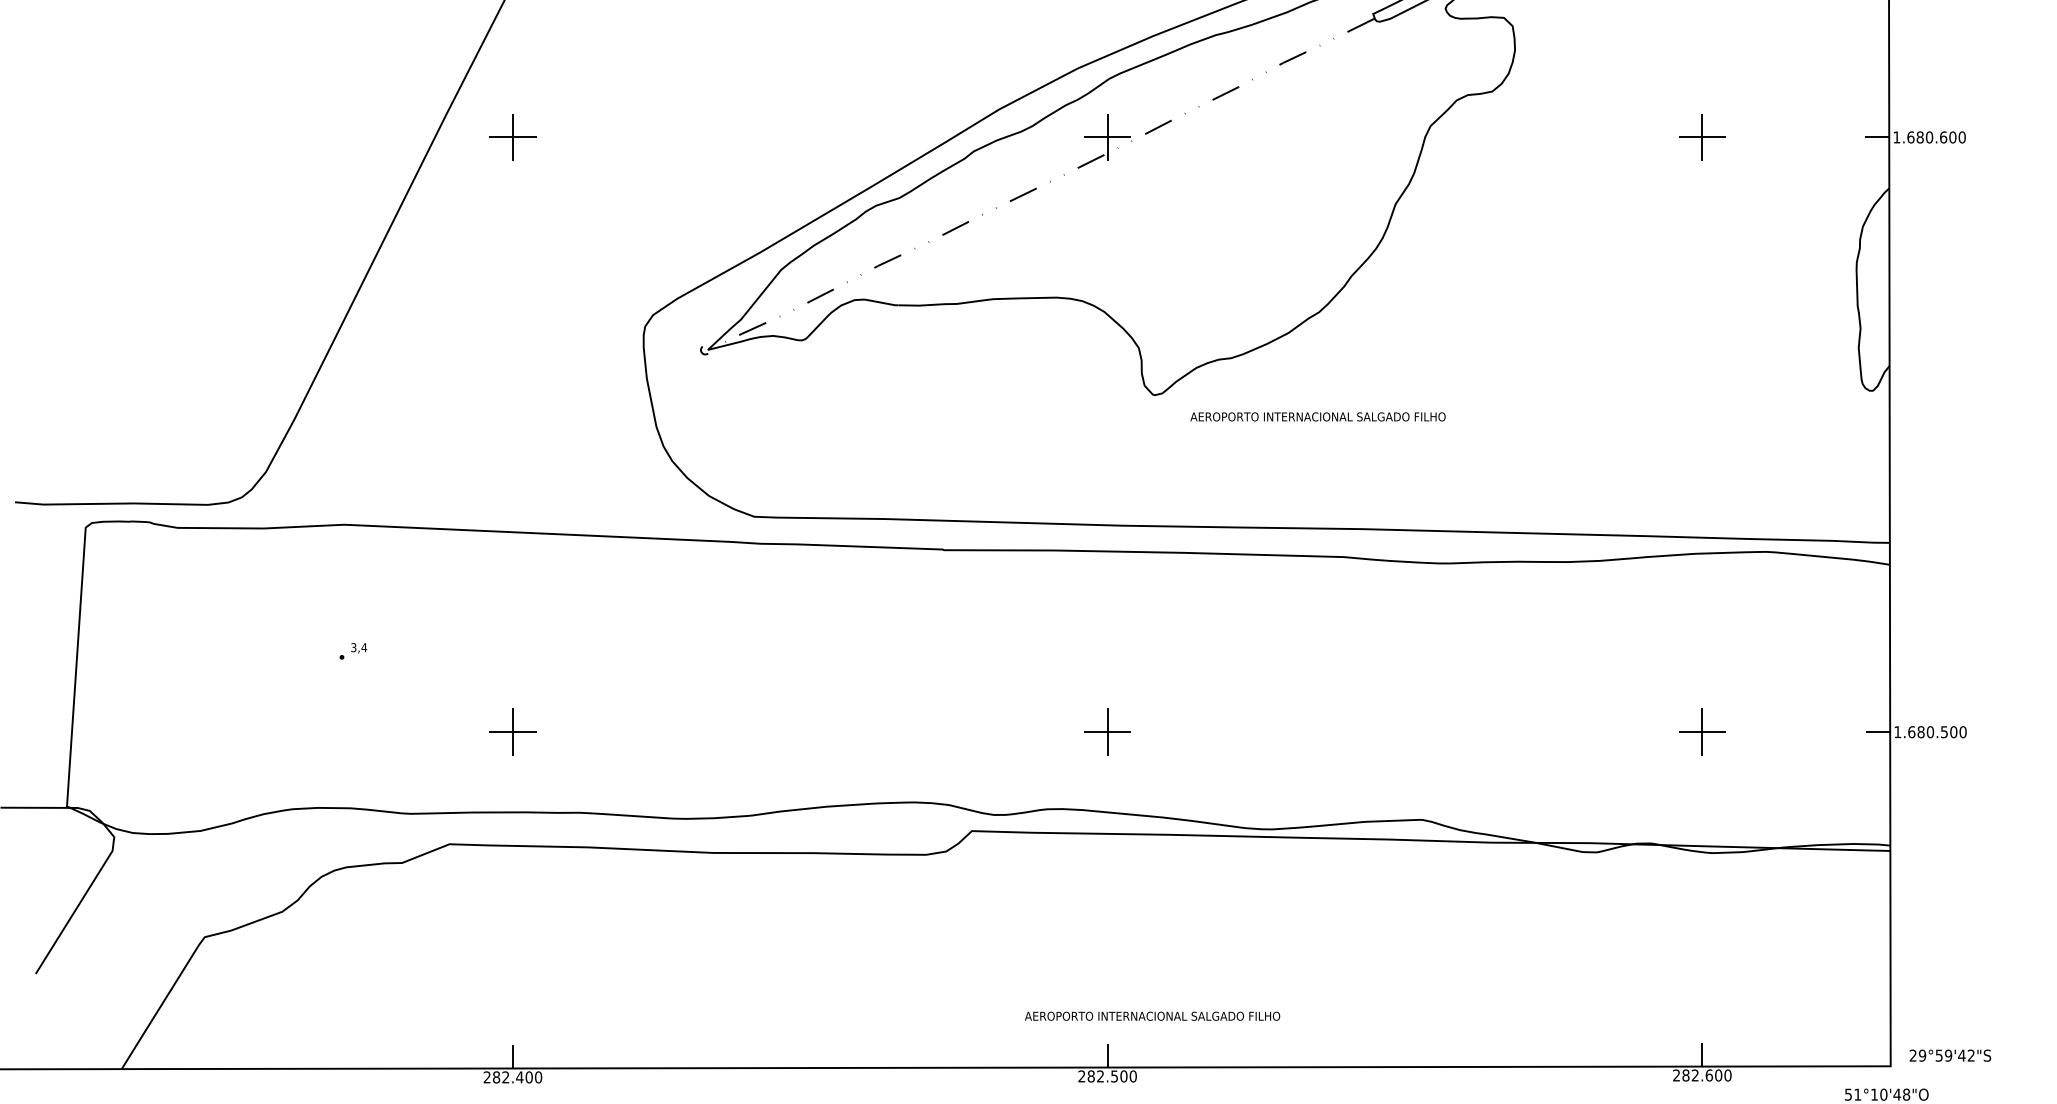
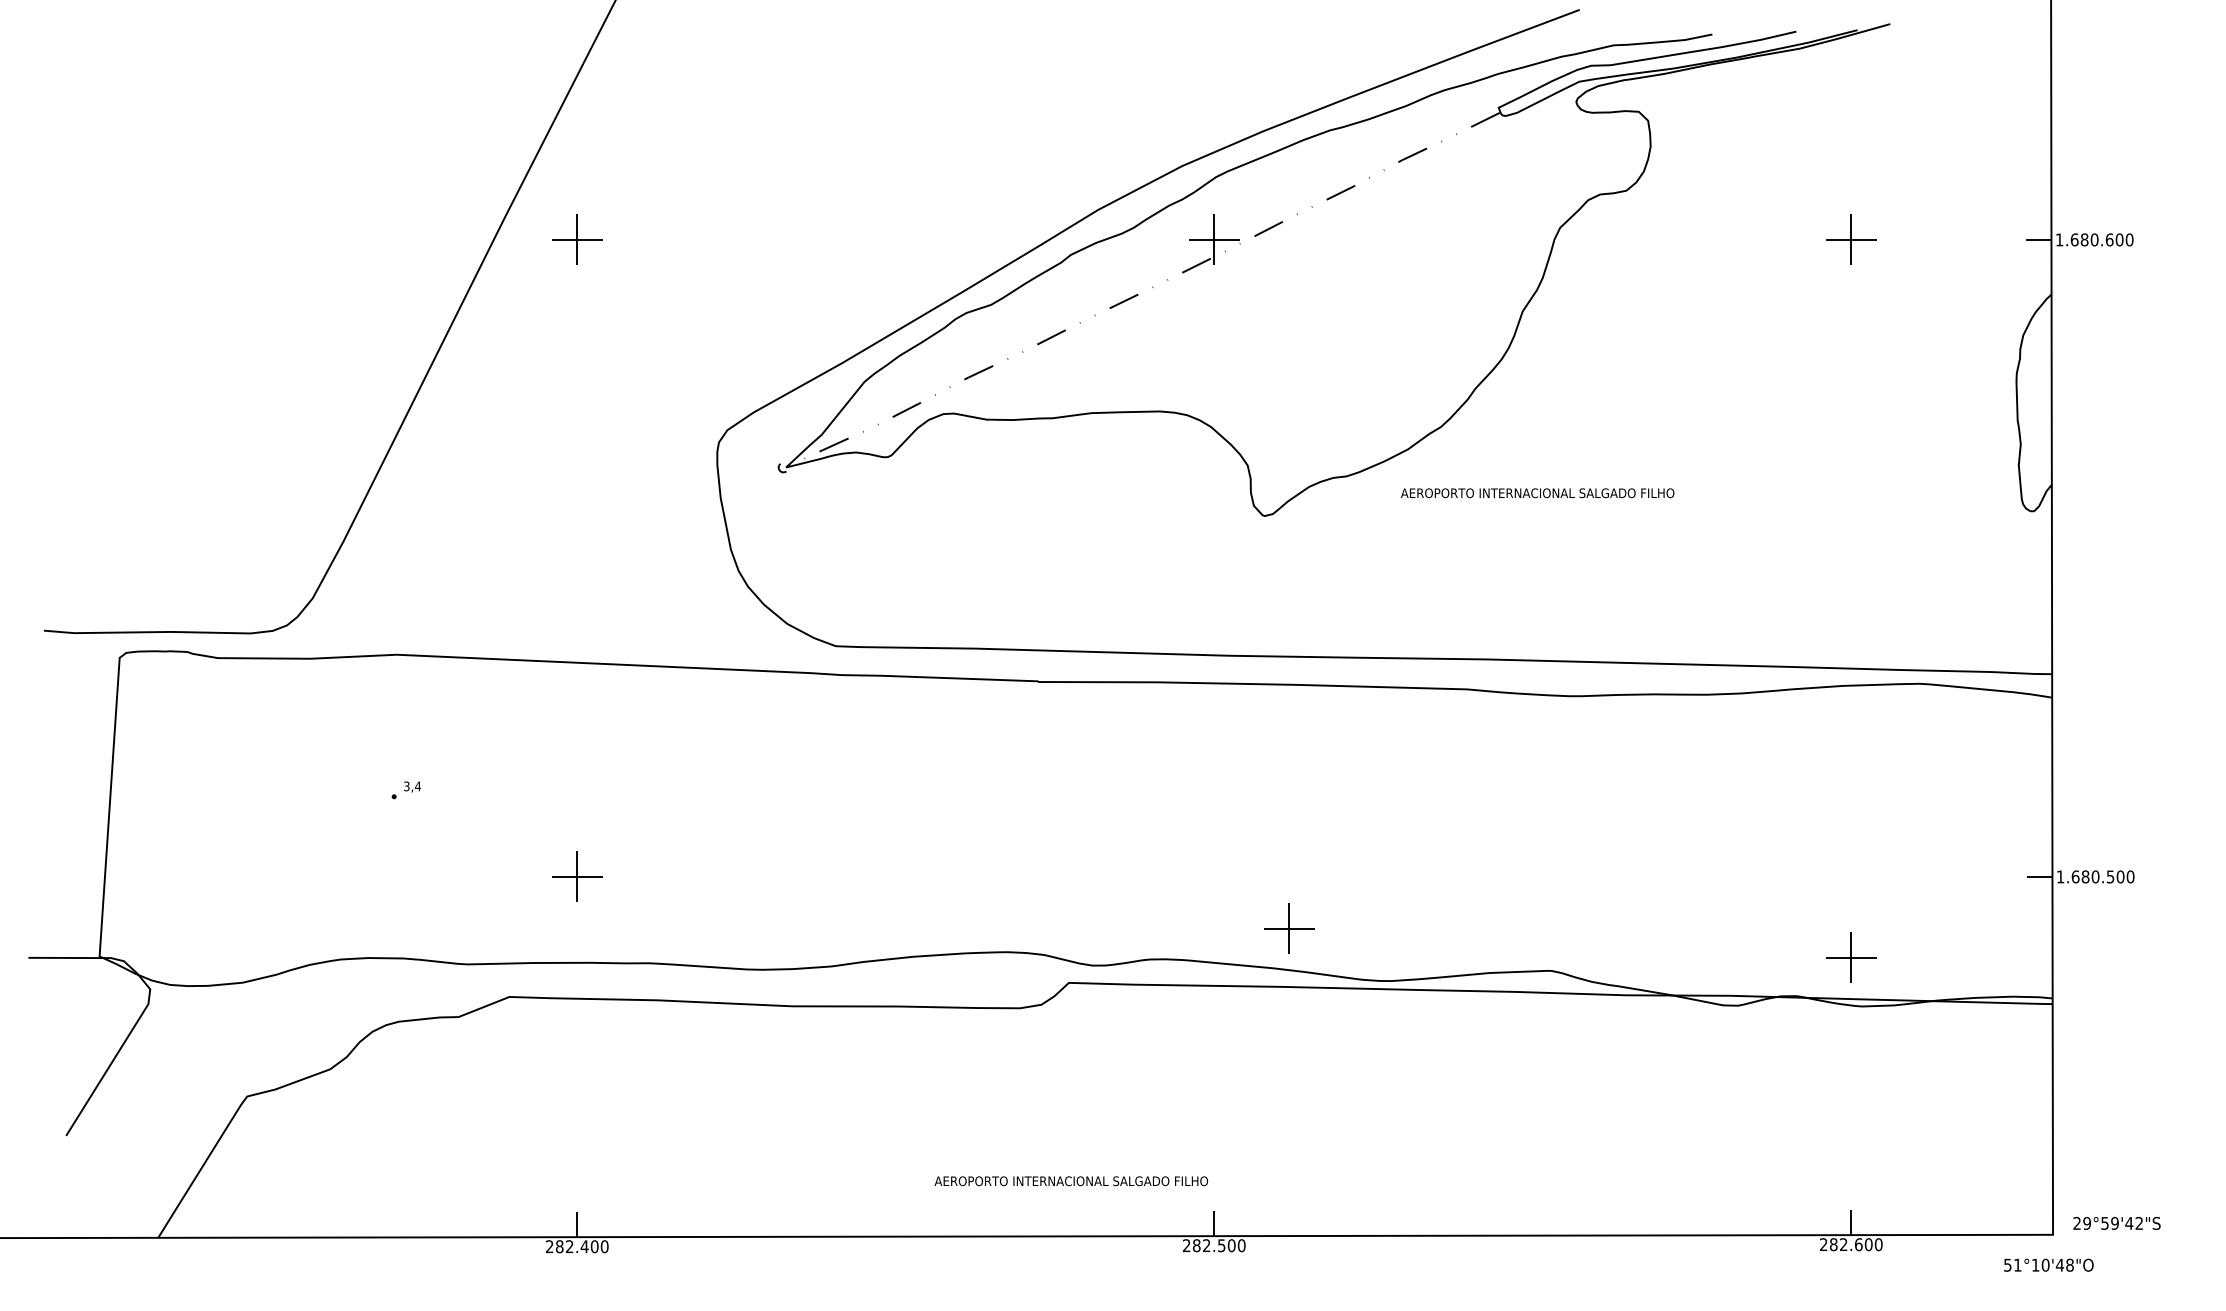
text: (1317, 417) -> (1537, 493), moved
part: (1107, 731) -> (1289, 928), moved
part: (1702, 731) -> (1851, 957), moved
text: (1152, 1016) -> (1071, 1181), moved

